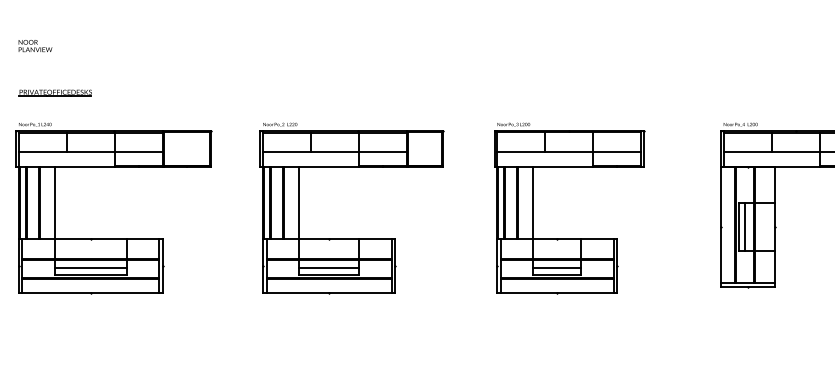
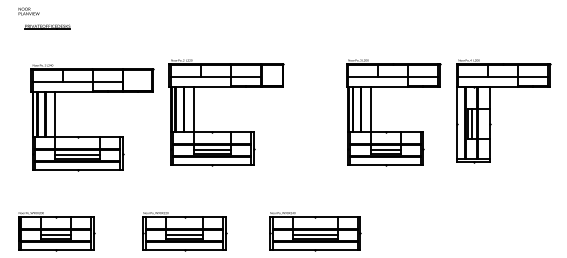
part: (55, 92) -> (47, 26), moved
part: (114, 238) -> (92, 136), moved
part: (569, 238) -> (393, 131), moved

